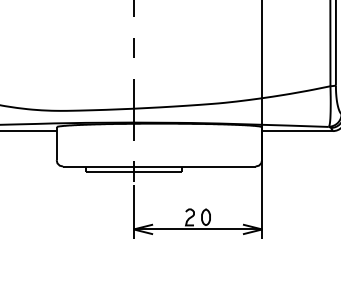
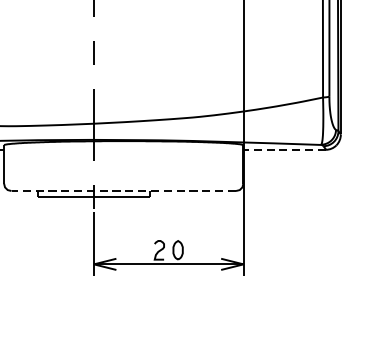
line: (297, 131) -> (284, 150), solid -> dashed
line: (158, 166) -> (122, 191), solid -> dashed

